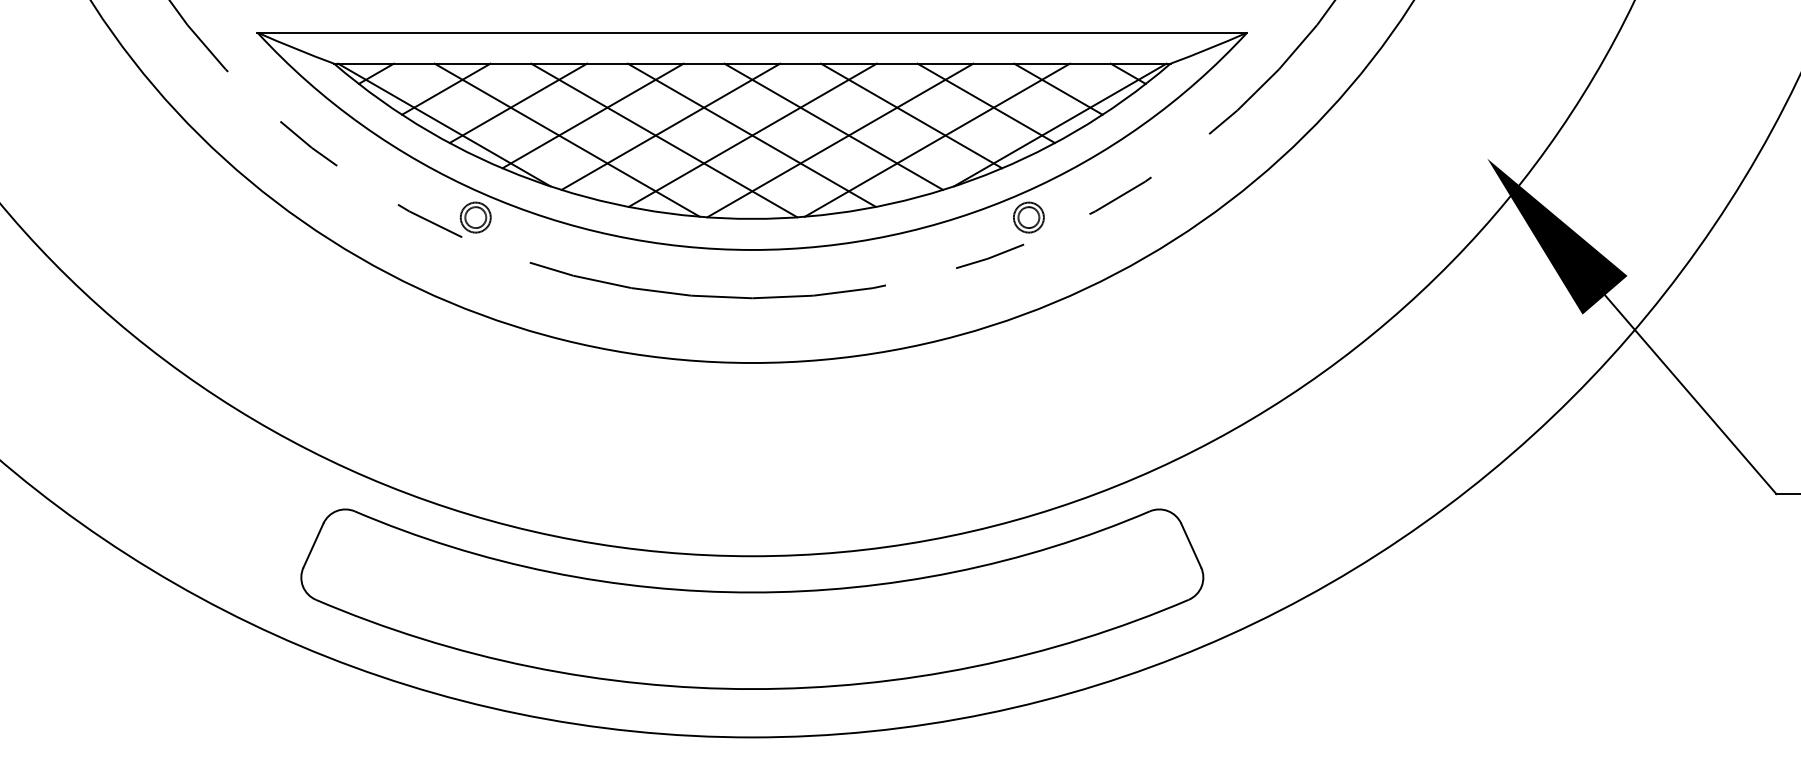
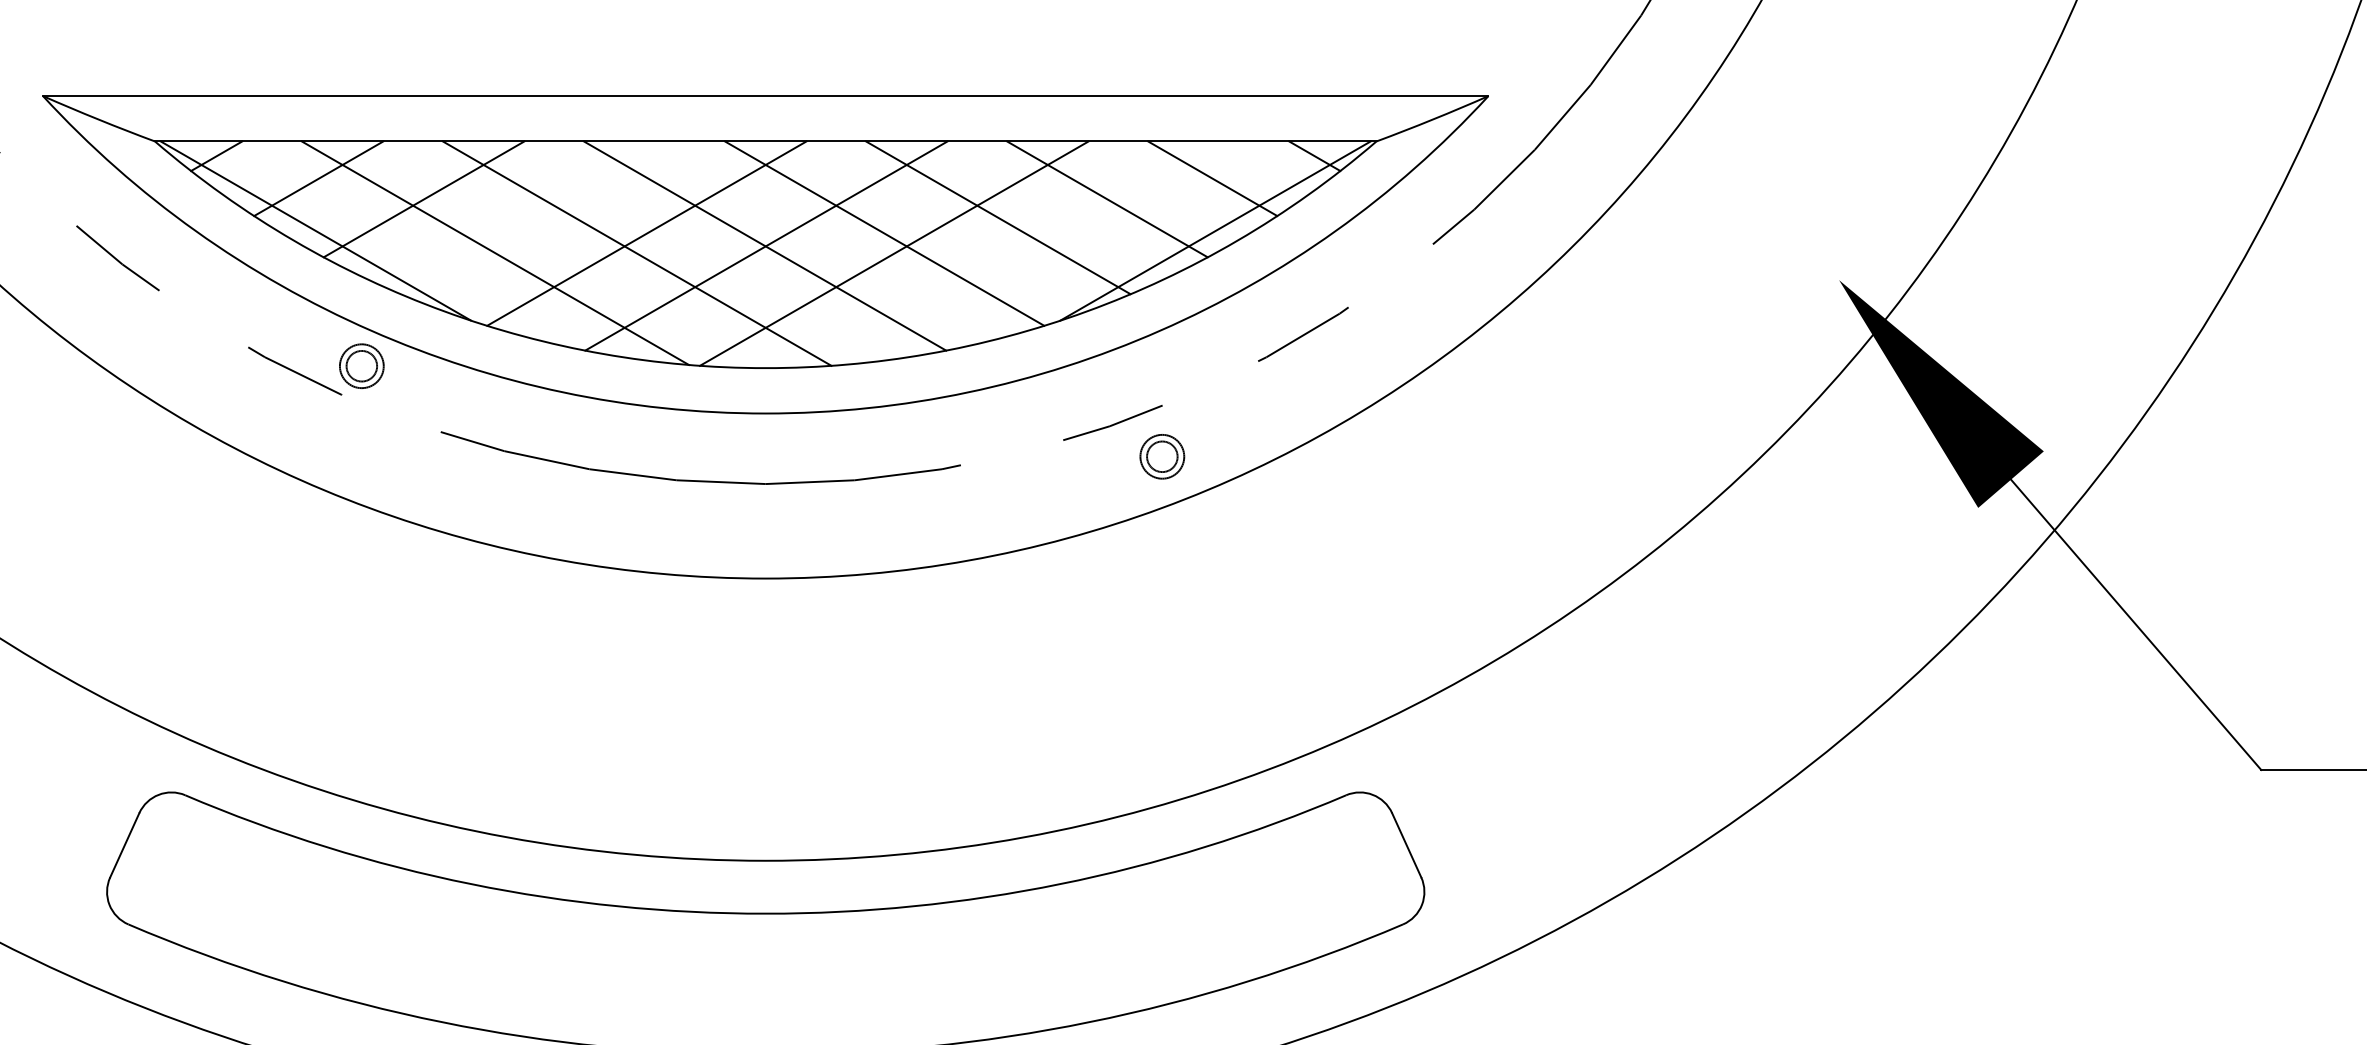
line: (592, 115) -> (532, 217), removed
line: (936, 139) -> (1034, 252), removed
part: (1028, 217) -> (1161, 456), moved

